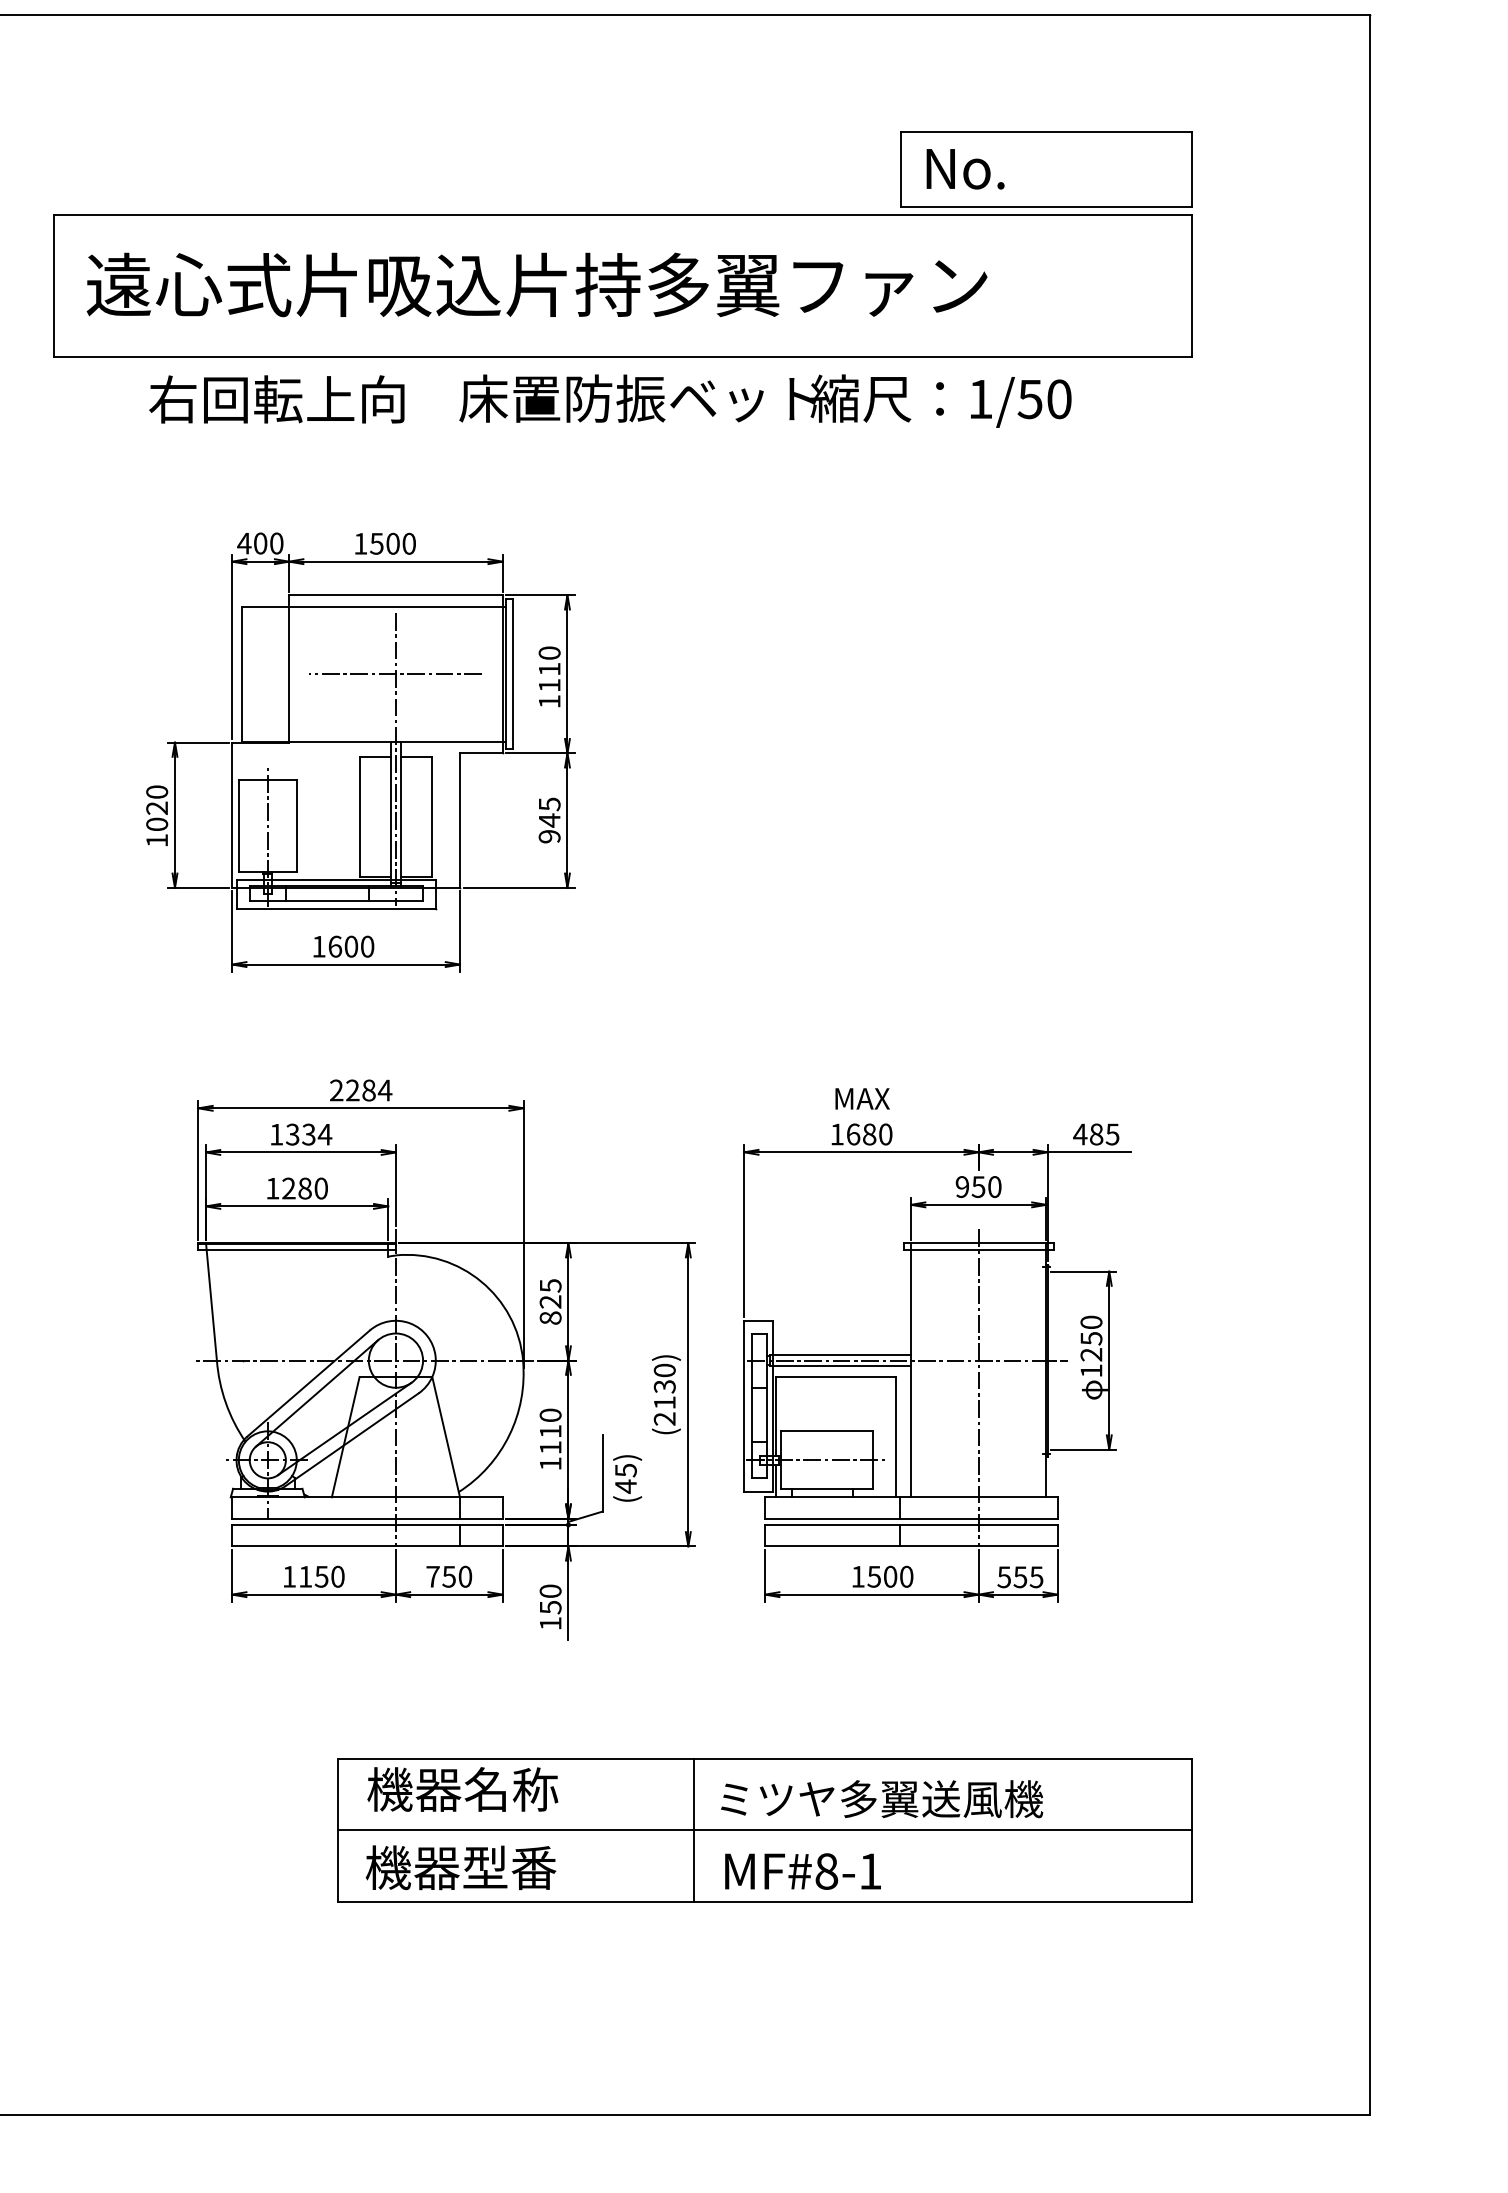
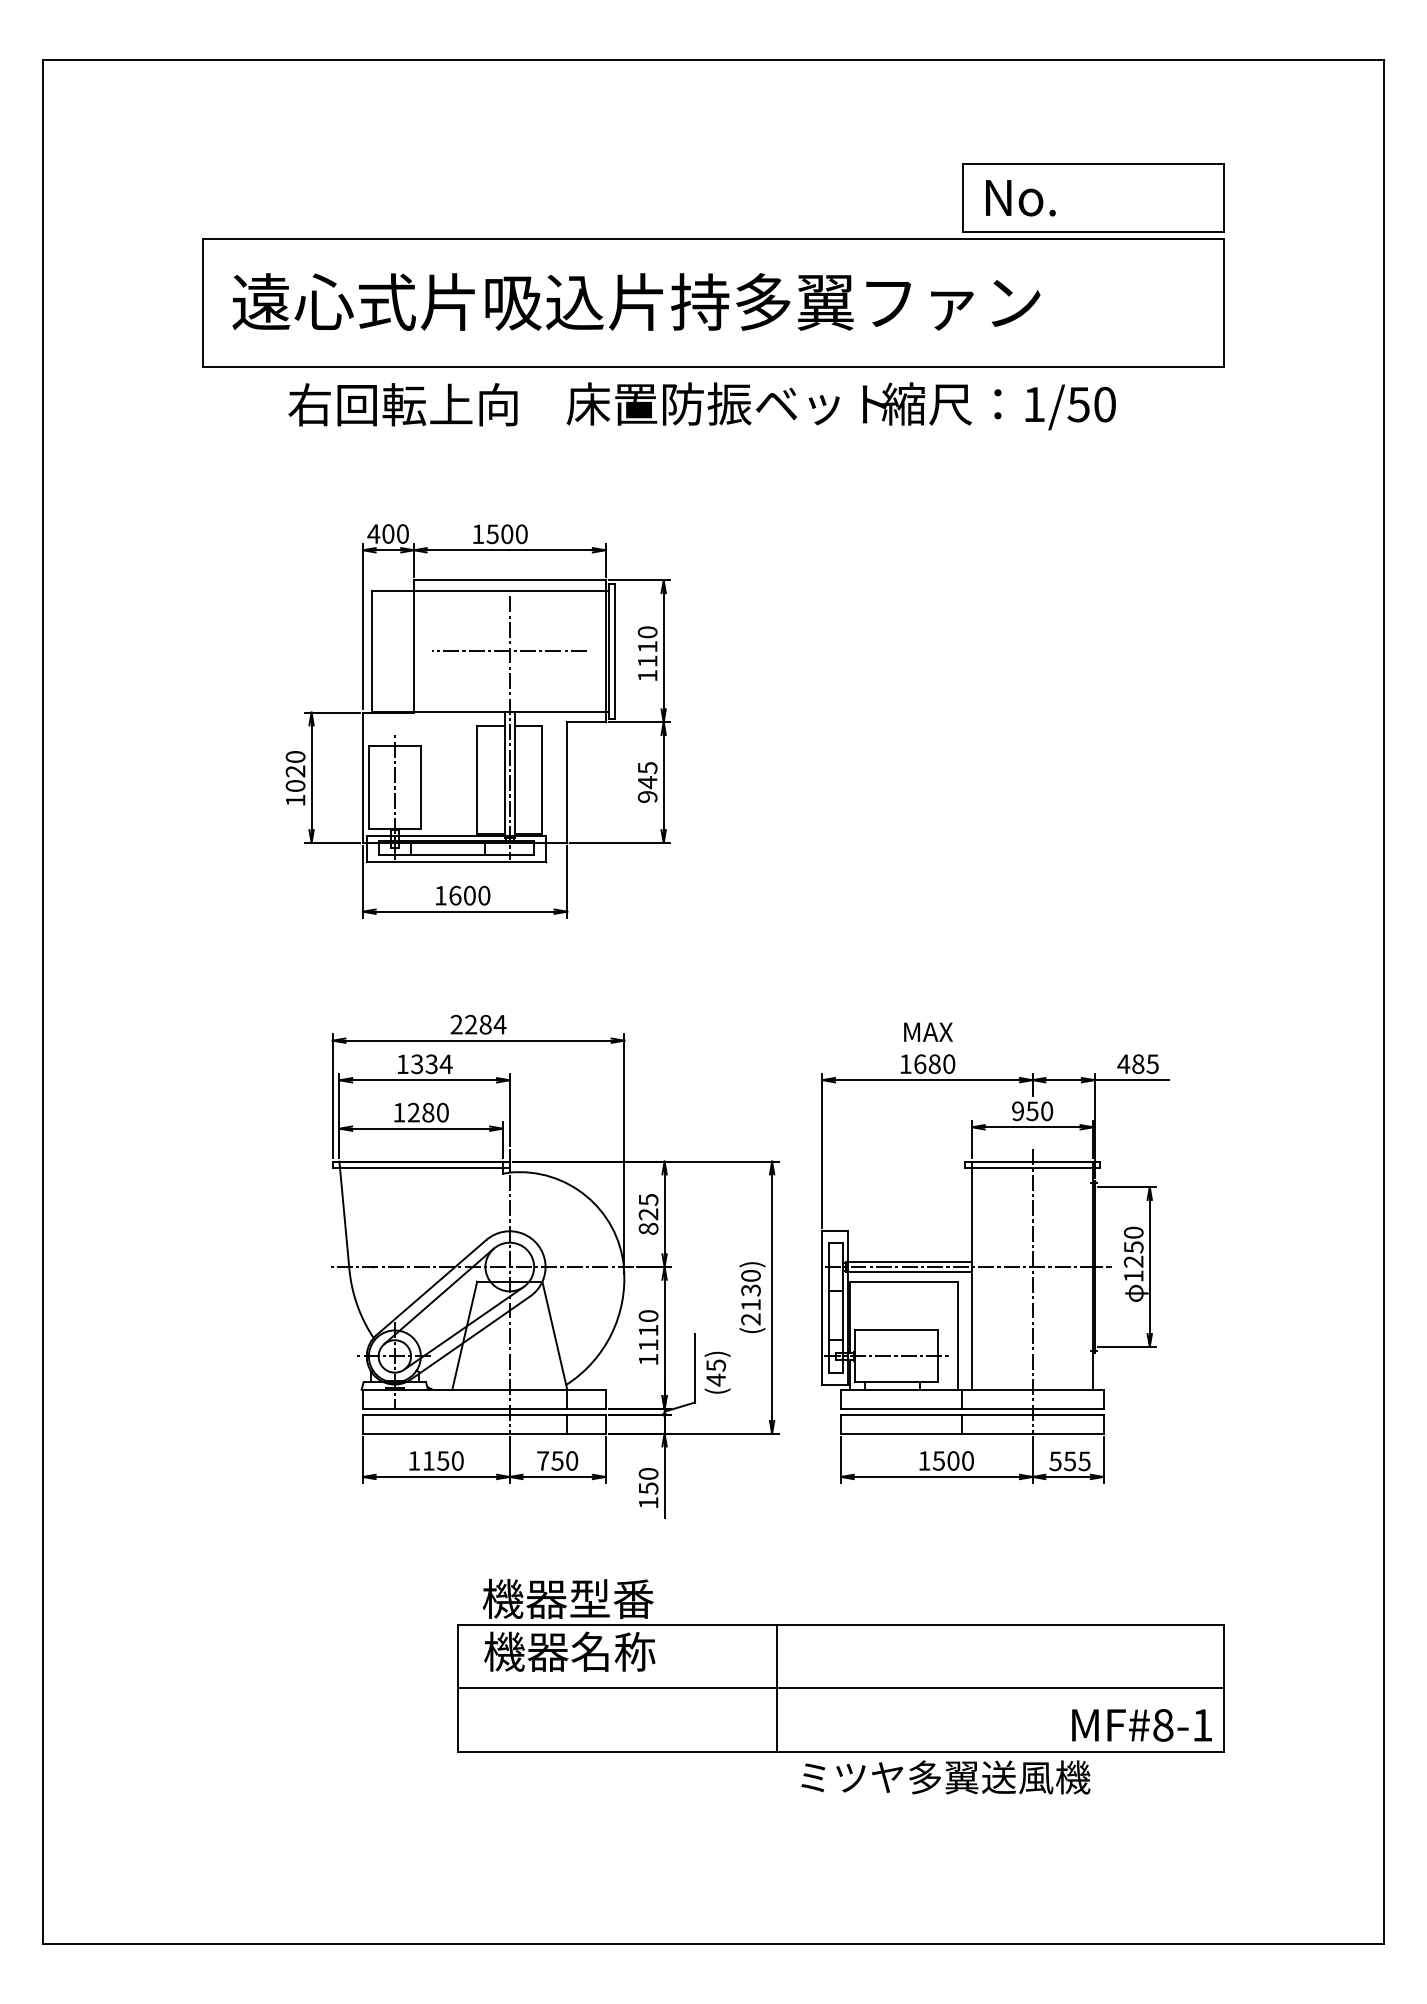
text: (881, 1799) -> (945, 1777), moved
text: (460, 1867) -> (567, 1598), moved
text: (802, 1871) -> (1141, 1725), moved

